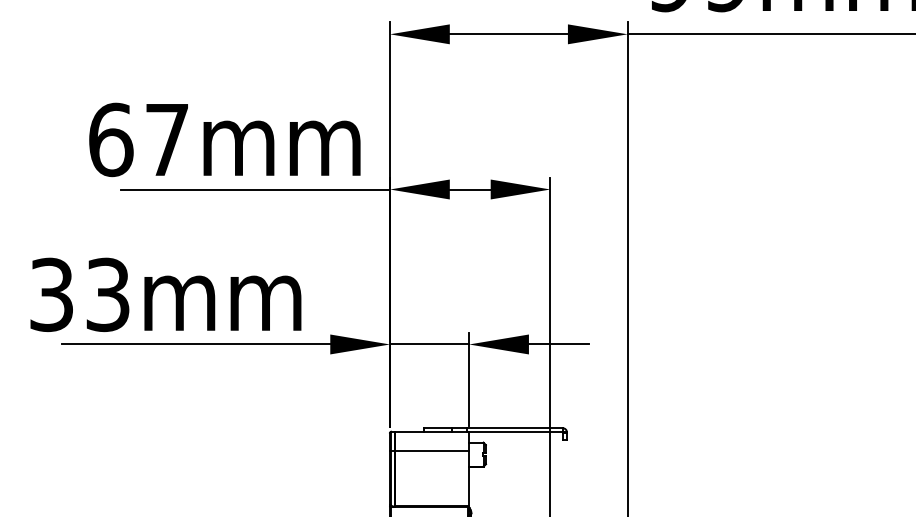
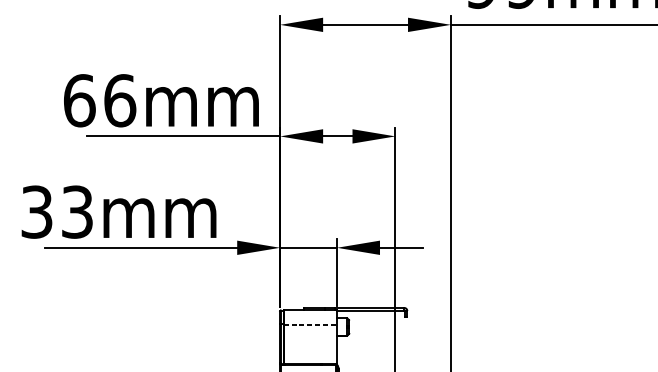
text: (167, 139) -> (120, 100), 67mm -> 66mm
line: (432, 451) -> (310, 324), solid -> dashed

